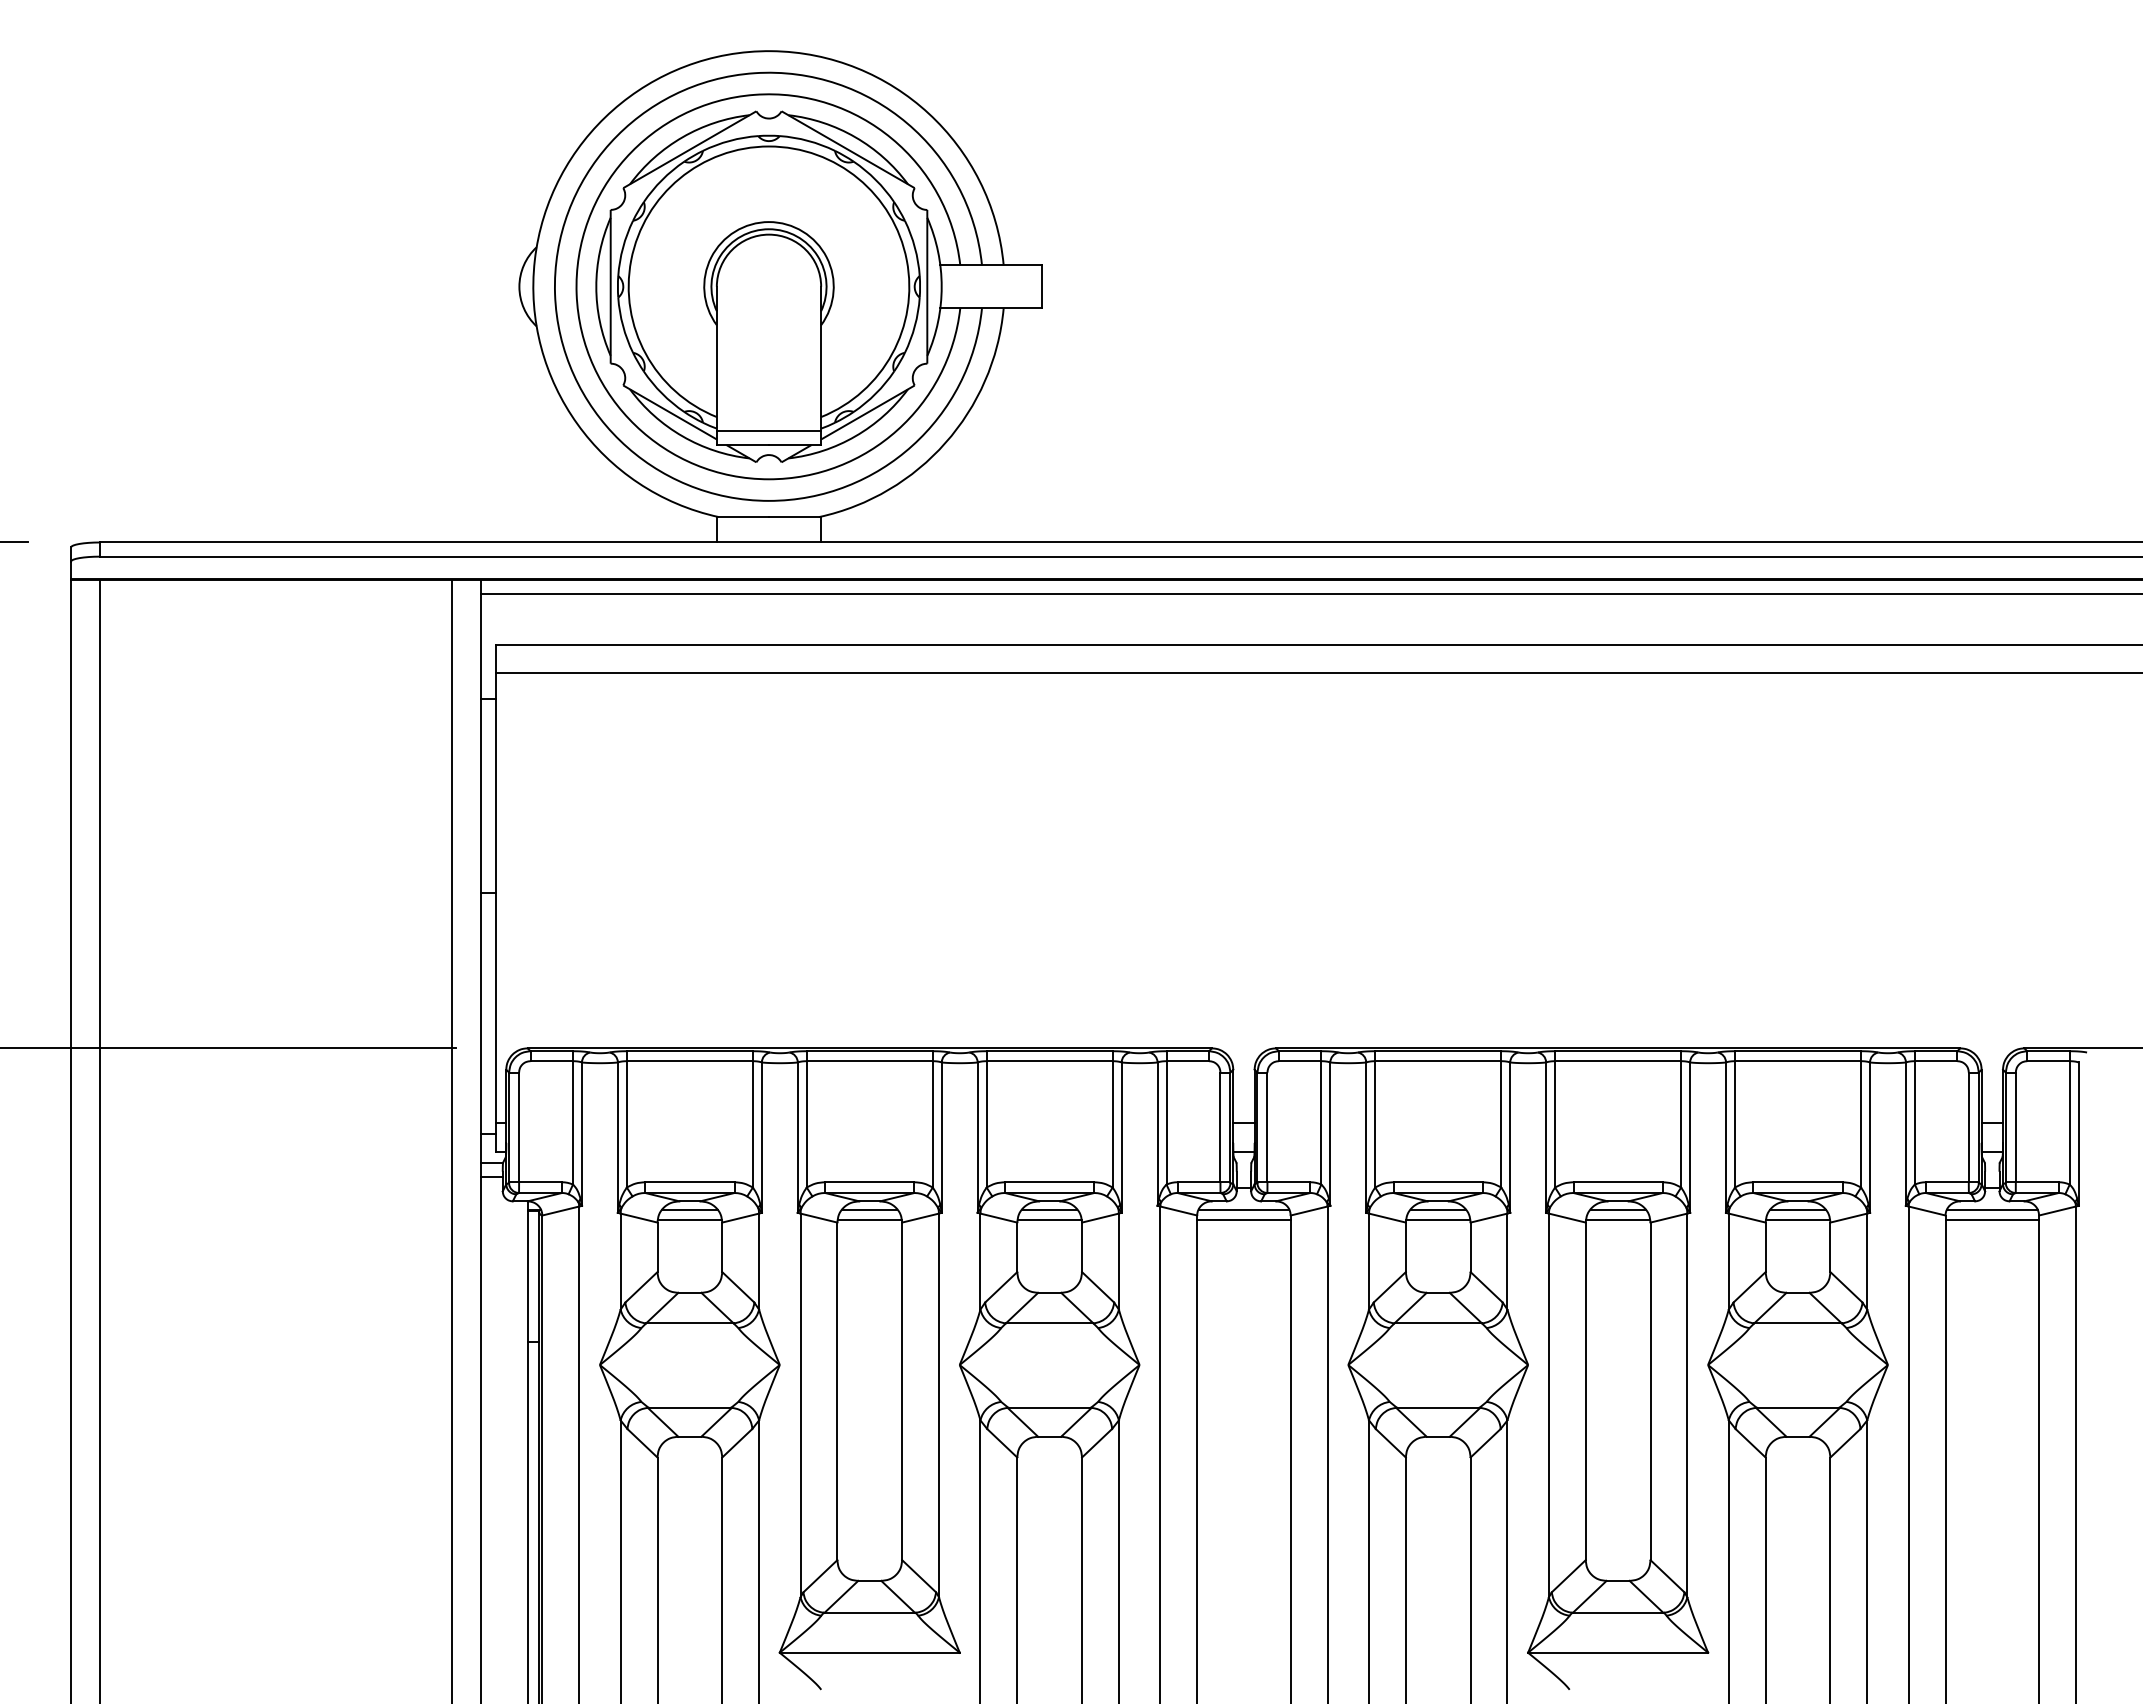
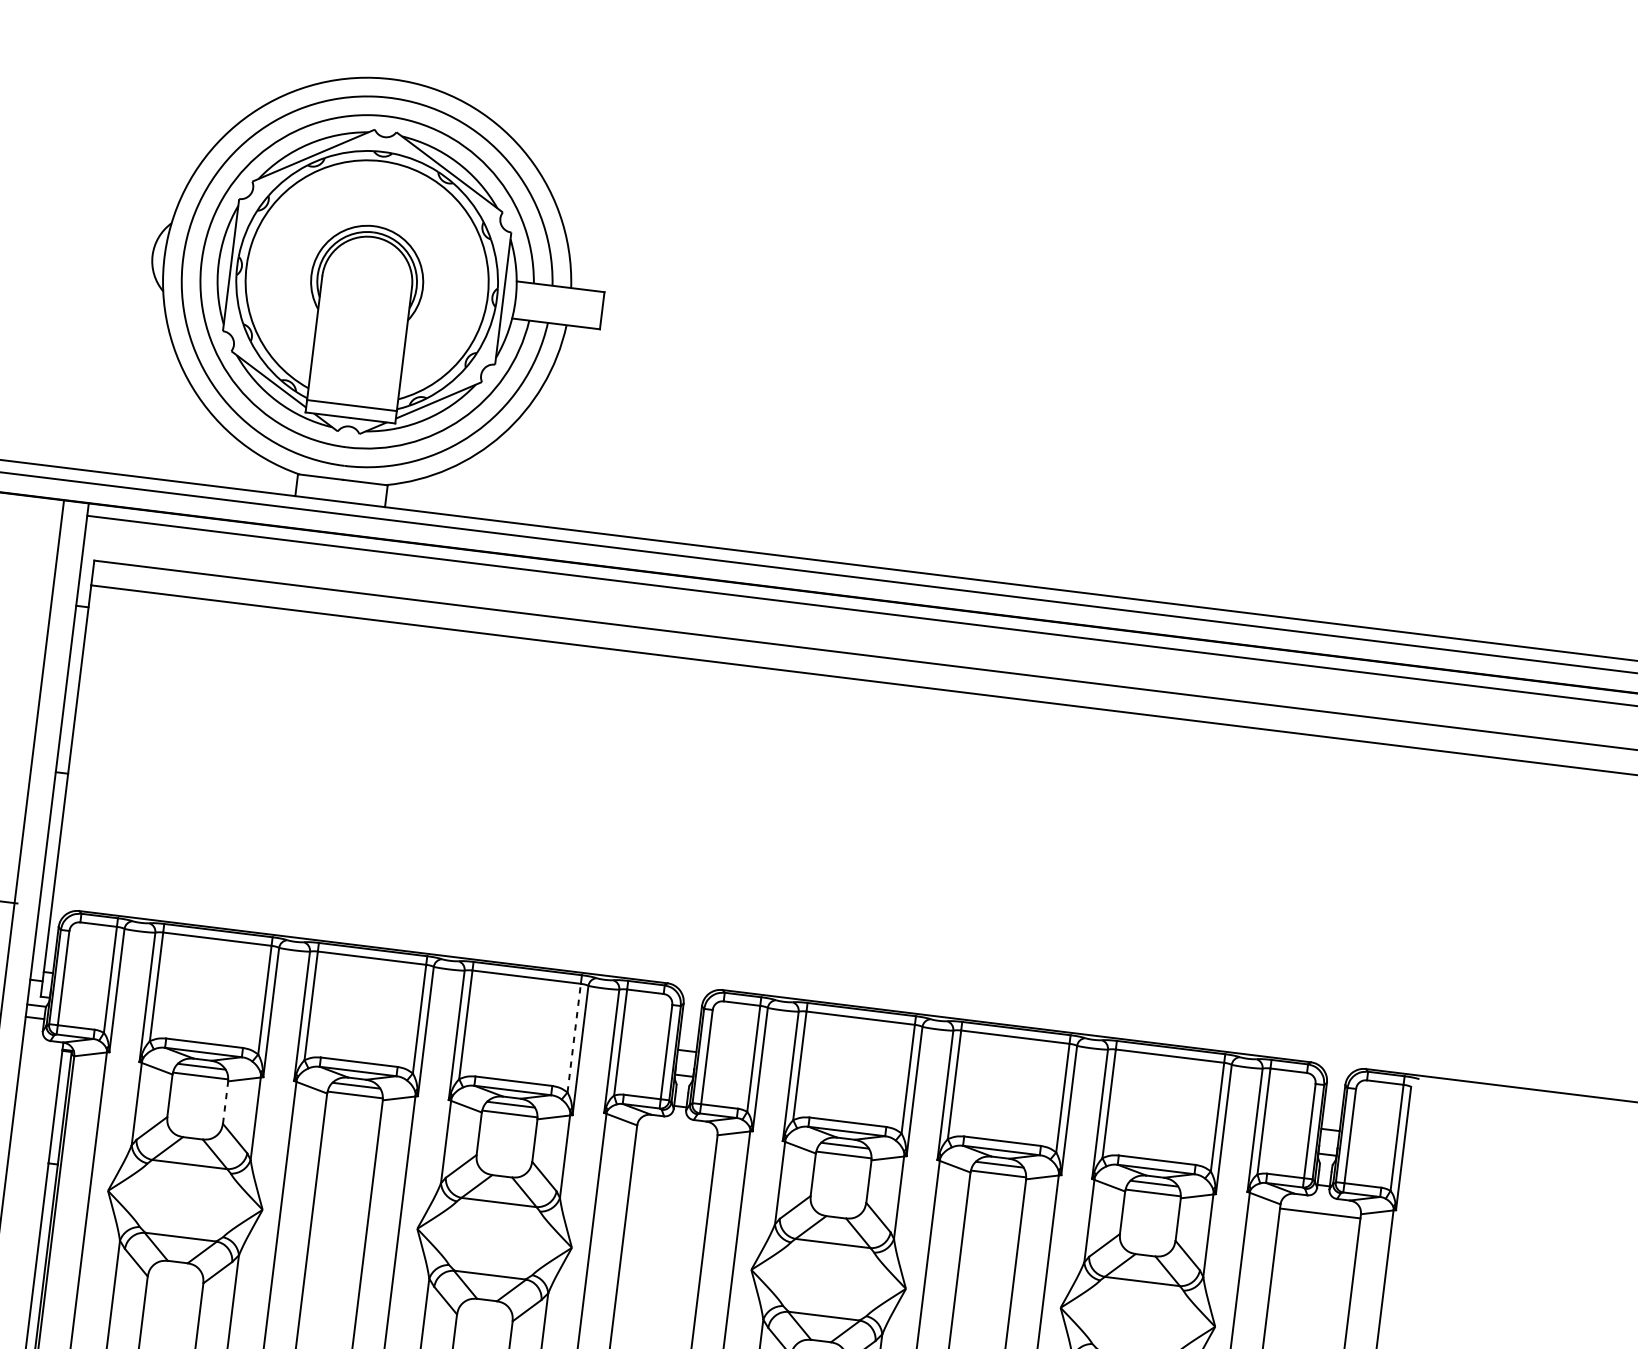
line: (1112, 1123) -> (574, 1037), solid -> dashed
line: (1243, 1209) -> (677, 1125), removed
line: (1991, 1209) -> (1320, 1204), removed
line: (1243, 1220) -> (676, 1134), removed
line: (722, 1247) -> (225, 1102), solid -> dashed

